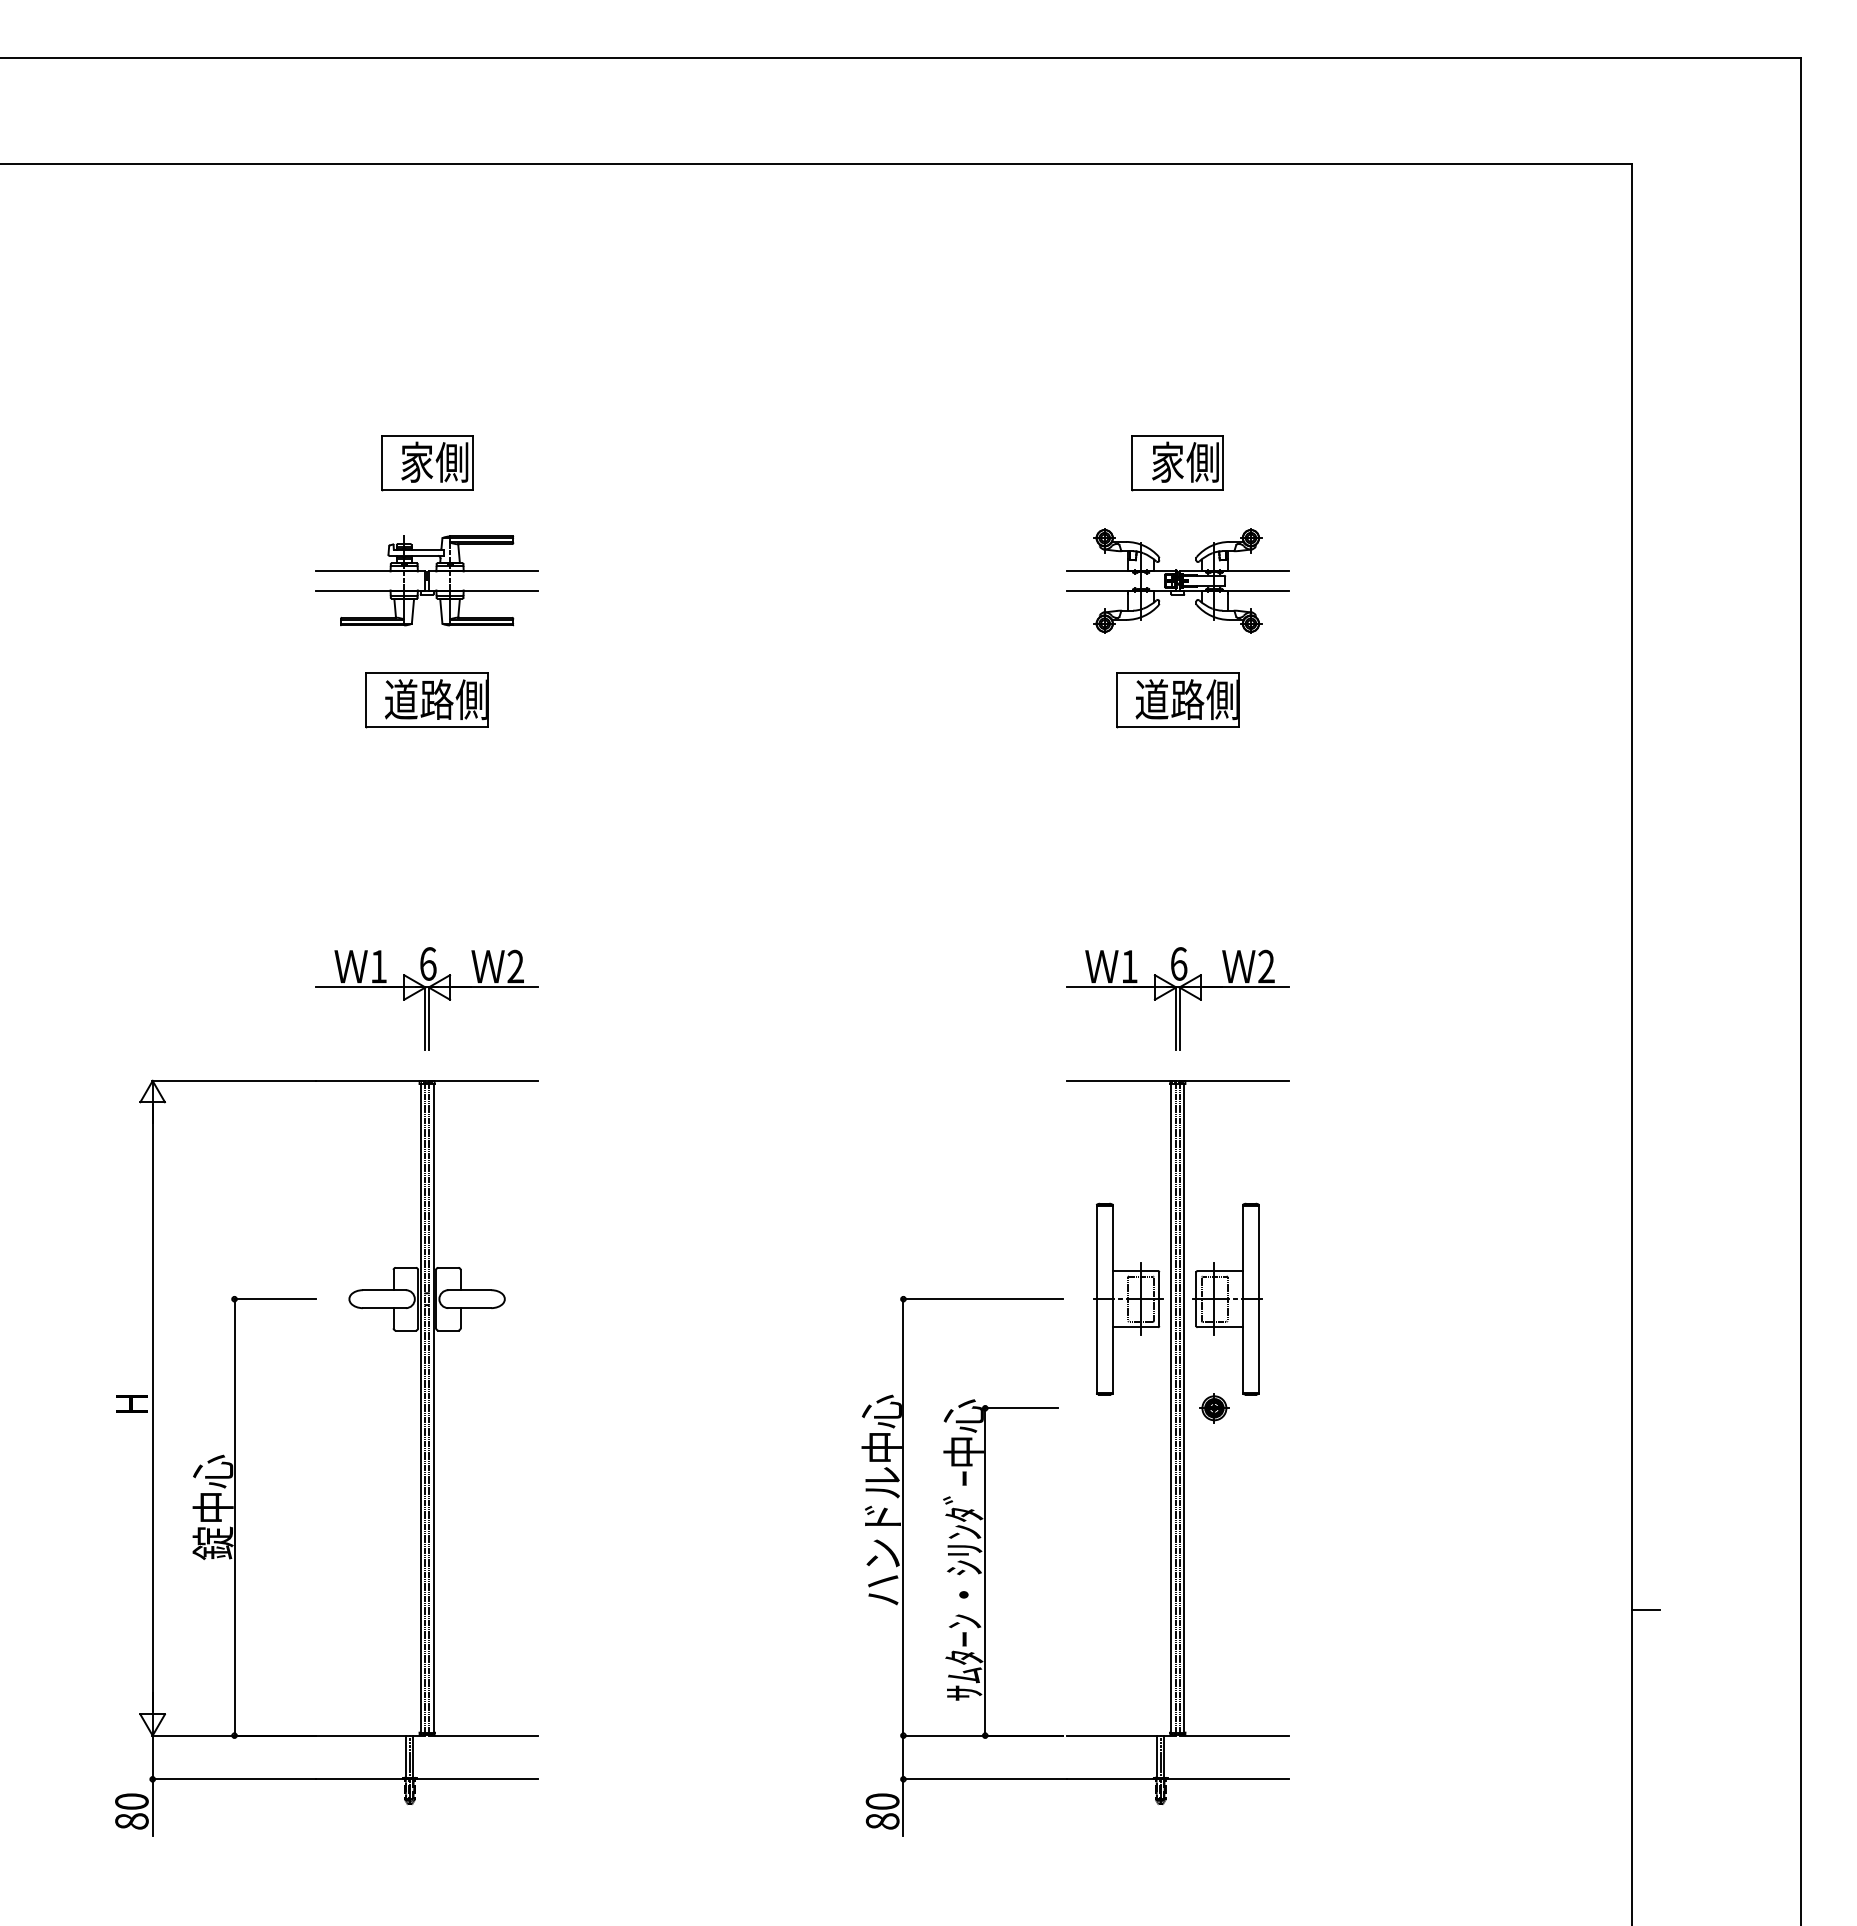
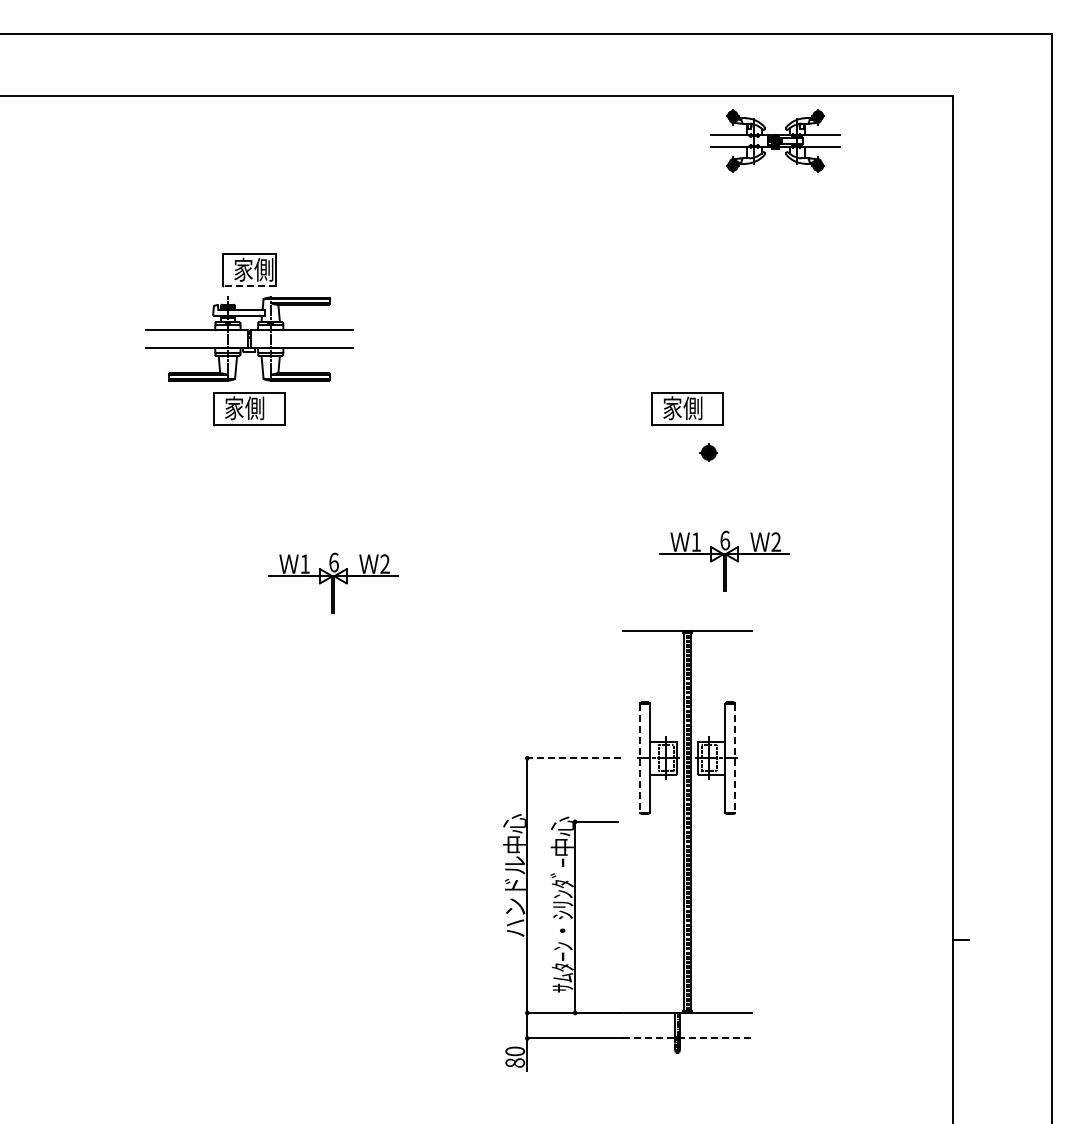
part: (1177, 463) -> (687, 270), removed
line: (425, 490) -> (248, 286), solid -> dashed
part: (427, 580) -> (249, 338), size x1.6
part: (1177, 580) -> (775, 140), moved
text: (434, 699) -> (253, 408), 道路側 -> 家側
text: (1186, 699) -> (692, 408), 道路側 -> 家側
part: (427, 998) -> (333, 582), moved
part: (1177, 998) -> (724, 560), moved
line: (982, 1299) -> (573, 758), solid -> dashed
line: (1097, 1299) -> (640, 758), solid -> dashed
line: (1258, 1299) -> (734, 758), solid -> dashed
part: (1213, 1407) -> (708, 452), moved
part: (326, 1457) -> (190, 850), removed
line: (1177, 1779) -> (687, 1038), solid -> dashed

